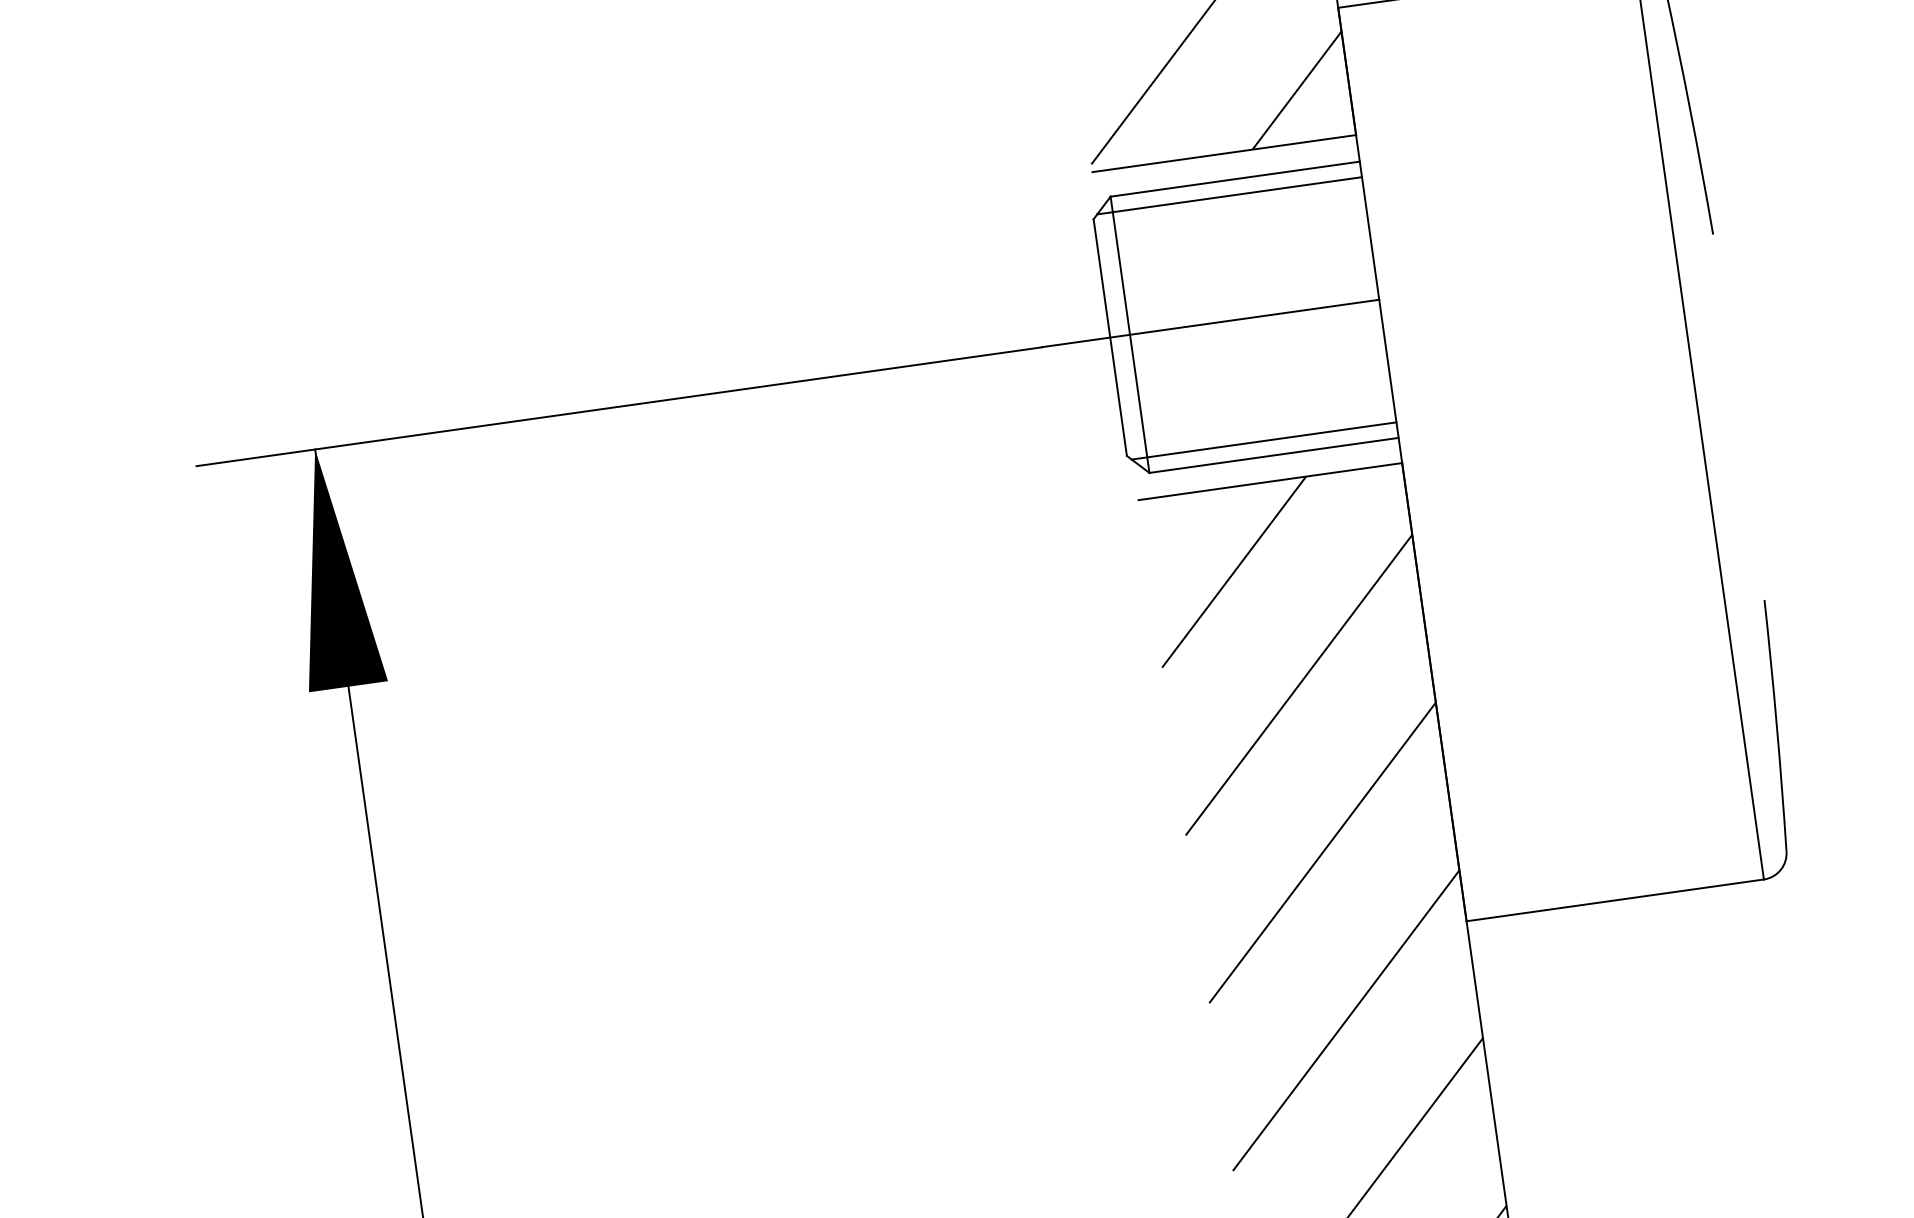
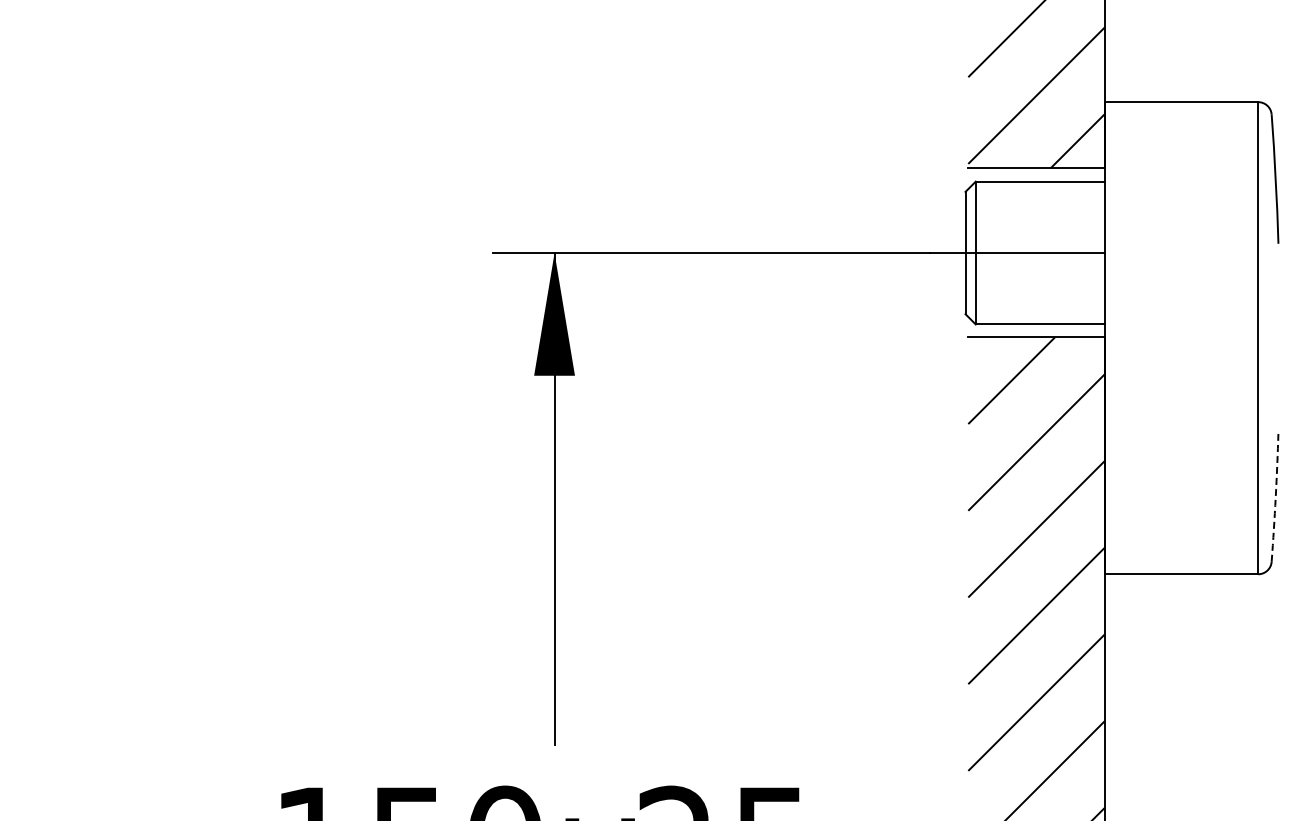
line: (1228, 195) -> (1035, 189), removed
line: (1262, 441) -> (1035, 316), removed
arc: (1776, 726) -> (1275, 497), solid -> dashed

